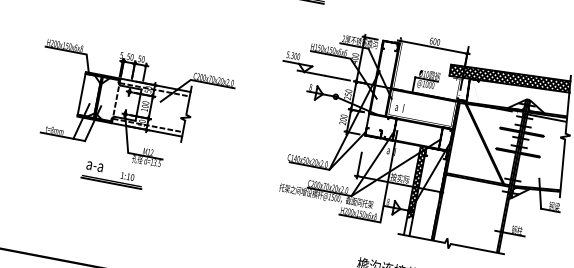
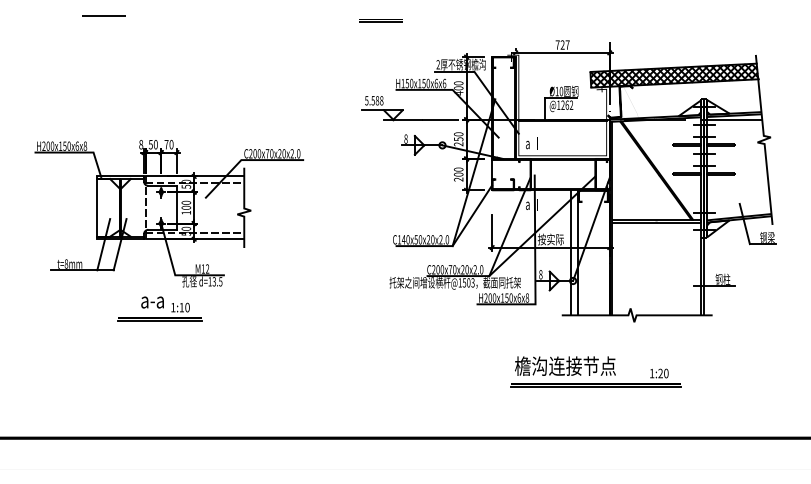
text: (434, 41) -> (562, 44), 600 -> 727
text: (121, 55) -> (141, 144), 5 -> 8
text: (295, 56) -> (377, 100), 5.300 -> 5.588
text: (139, 58) -> (166, 144), 50 -> 70
text: (430, 84) -> (567, 104), @1000 -> @1262
text: (94, 166) -> (152, 302), moved
hatch: (416, 182) -> (574, 240), removed
text: (338, 198) -> (472, 282), @1500 -> @1503

